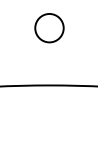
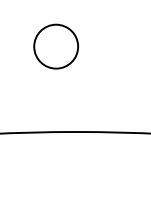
circle: (49, 28) -> (56, 47), moved

